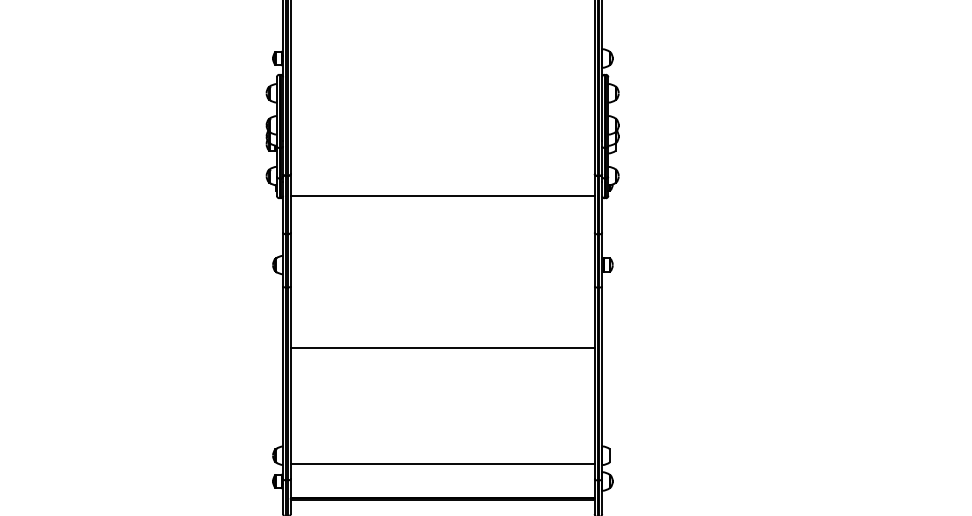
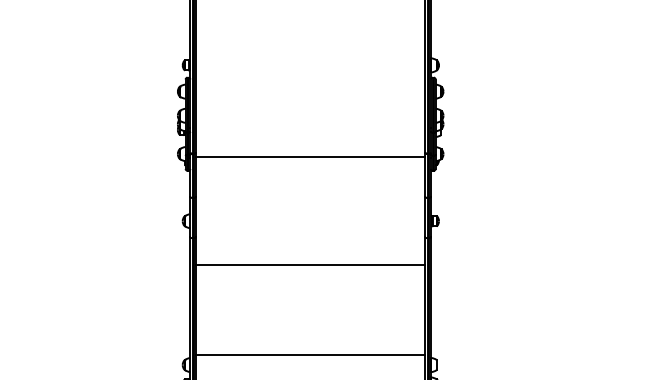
line: (442, 195) -> (310, 156), moved
line: (442, 347) -> (310, 264), moved
line: (442, 463) -> (310, 355), moved

